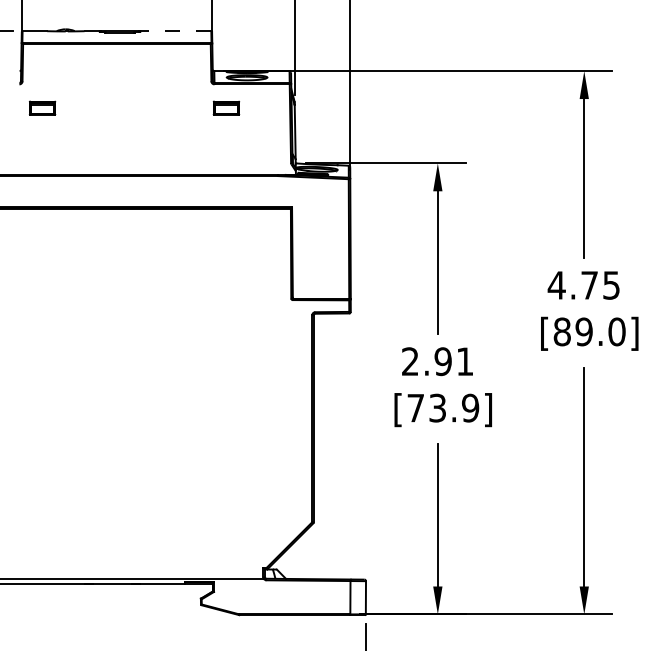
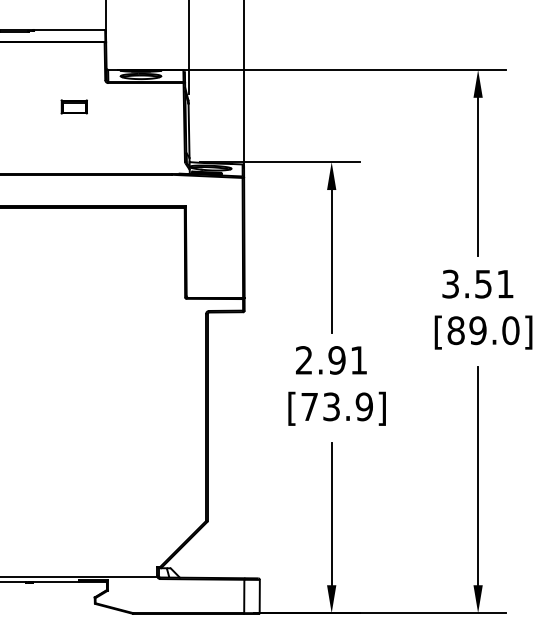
line: (175, 31) -> (69, 30), dashed -> solid
part: (226, 107) -> (74, 106), moved
text: (583, 285) -> (477, 284), 4.75 -> 3.51

